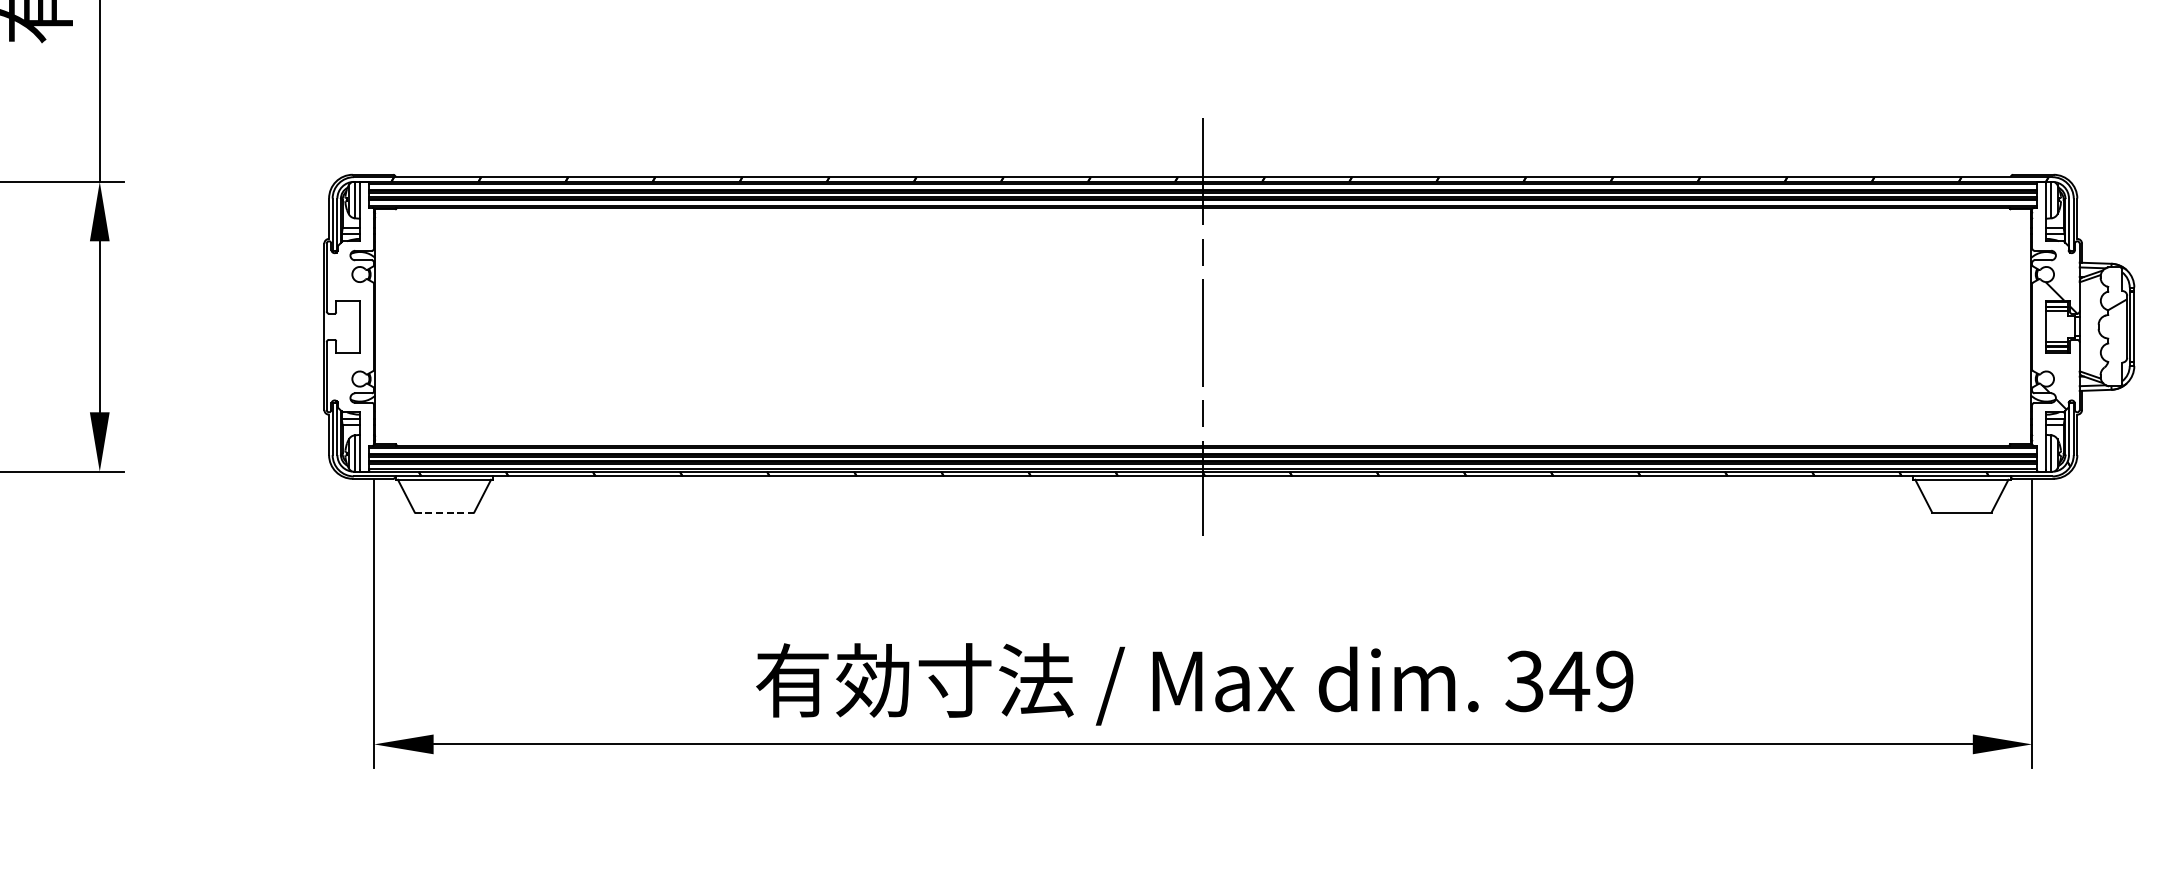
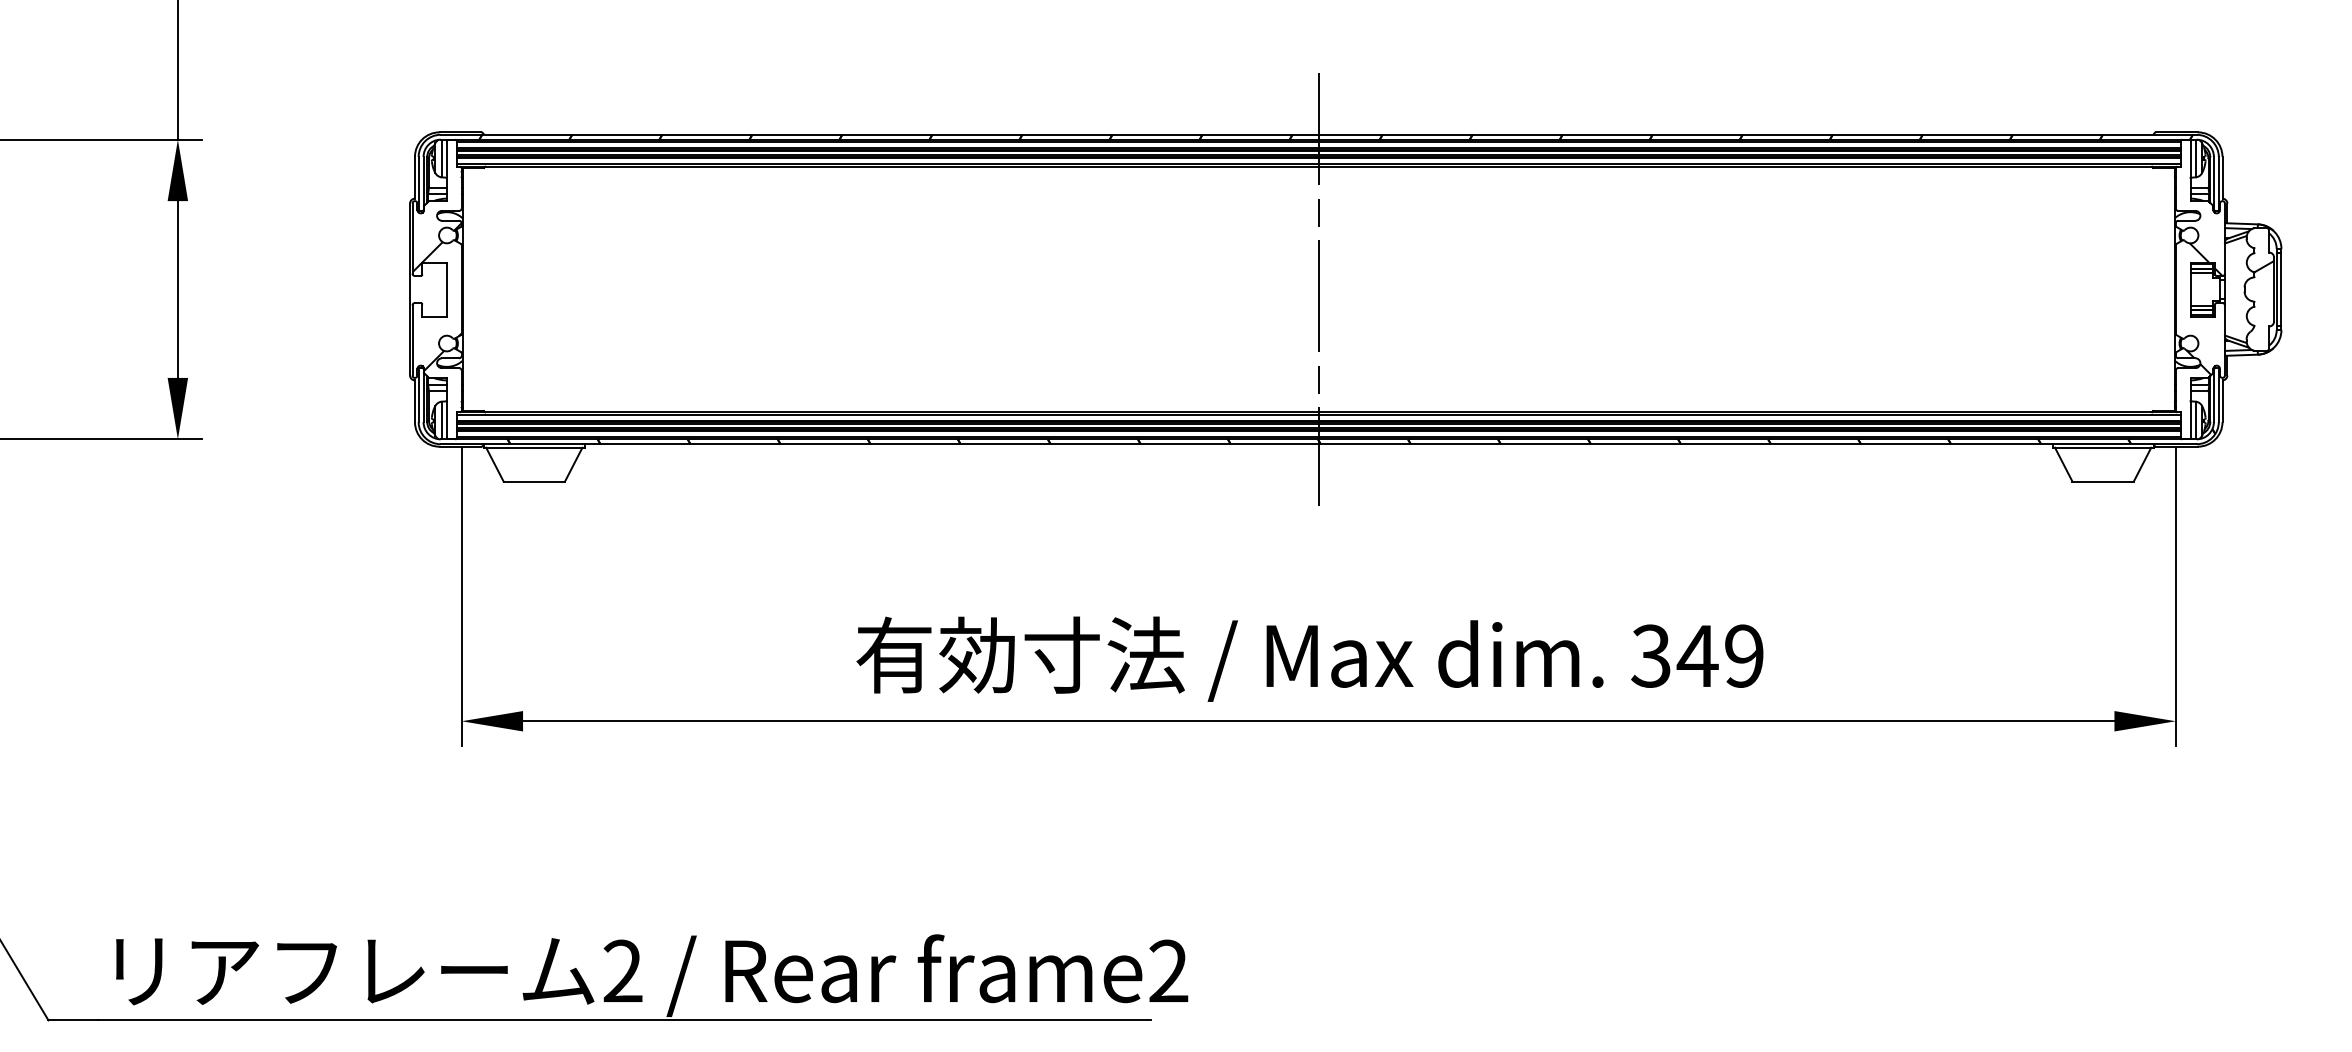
hatch: (349, 334) -> (436, 297), added
line: (444, 512) -> (534, 481), dashed -> solid

